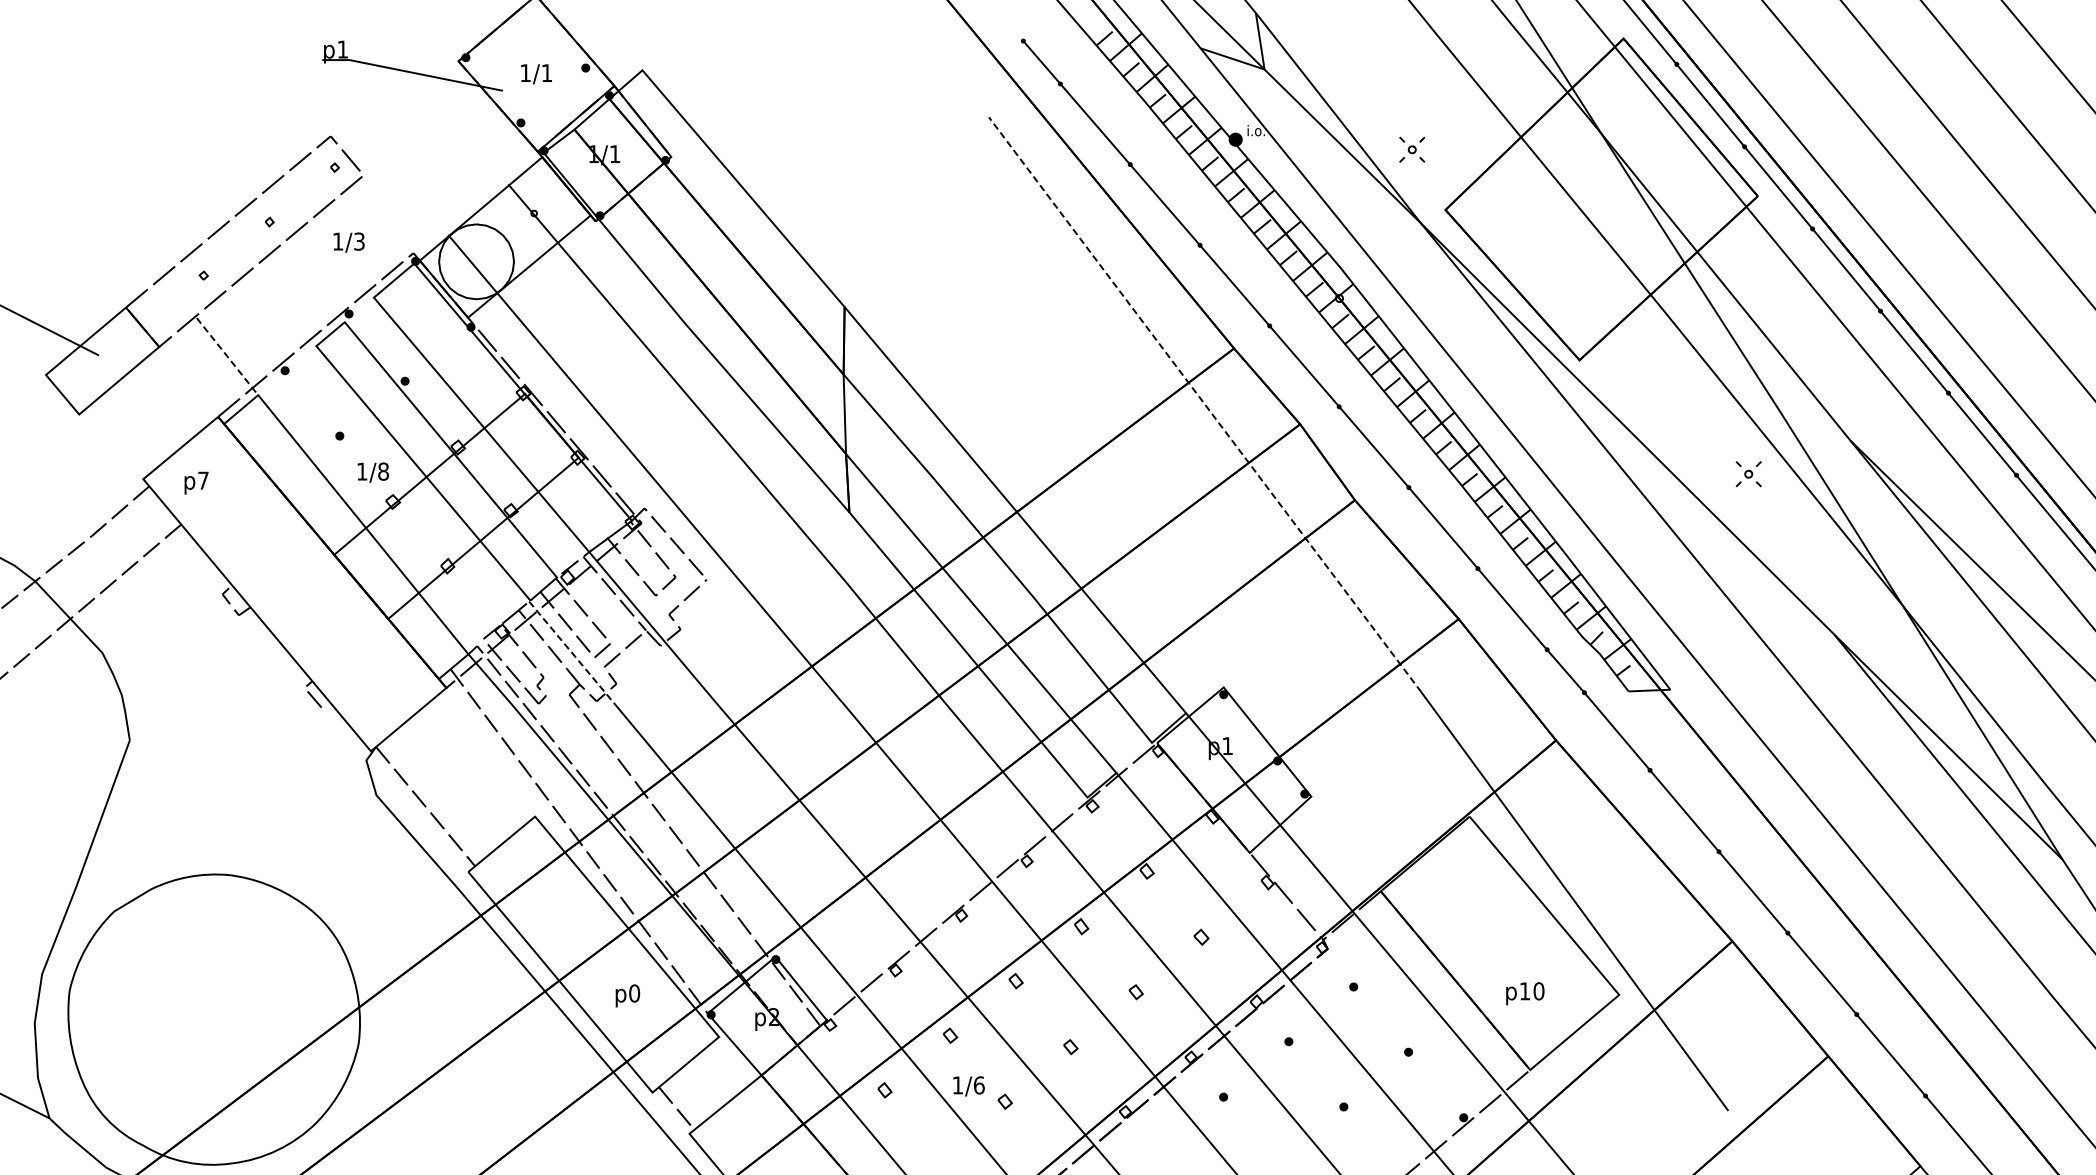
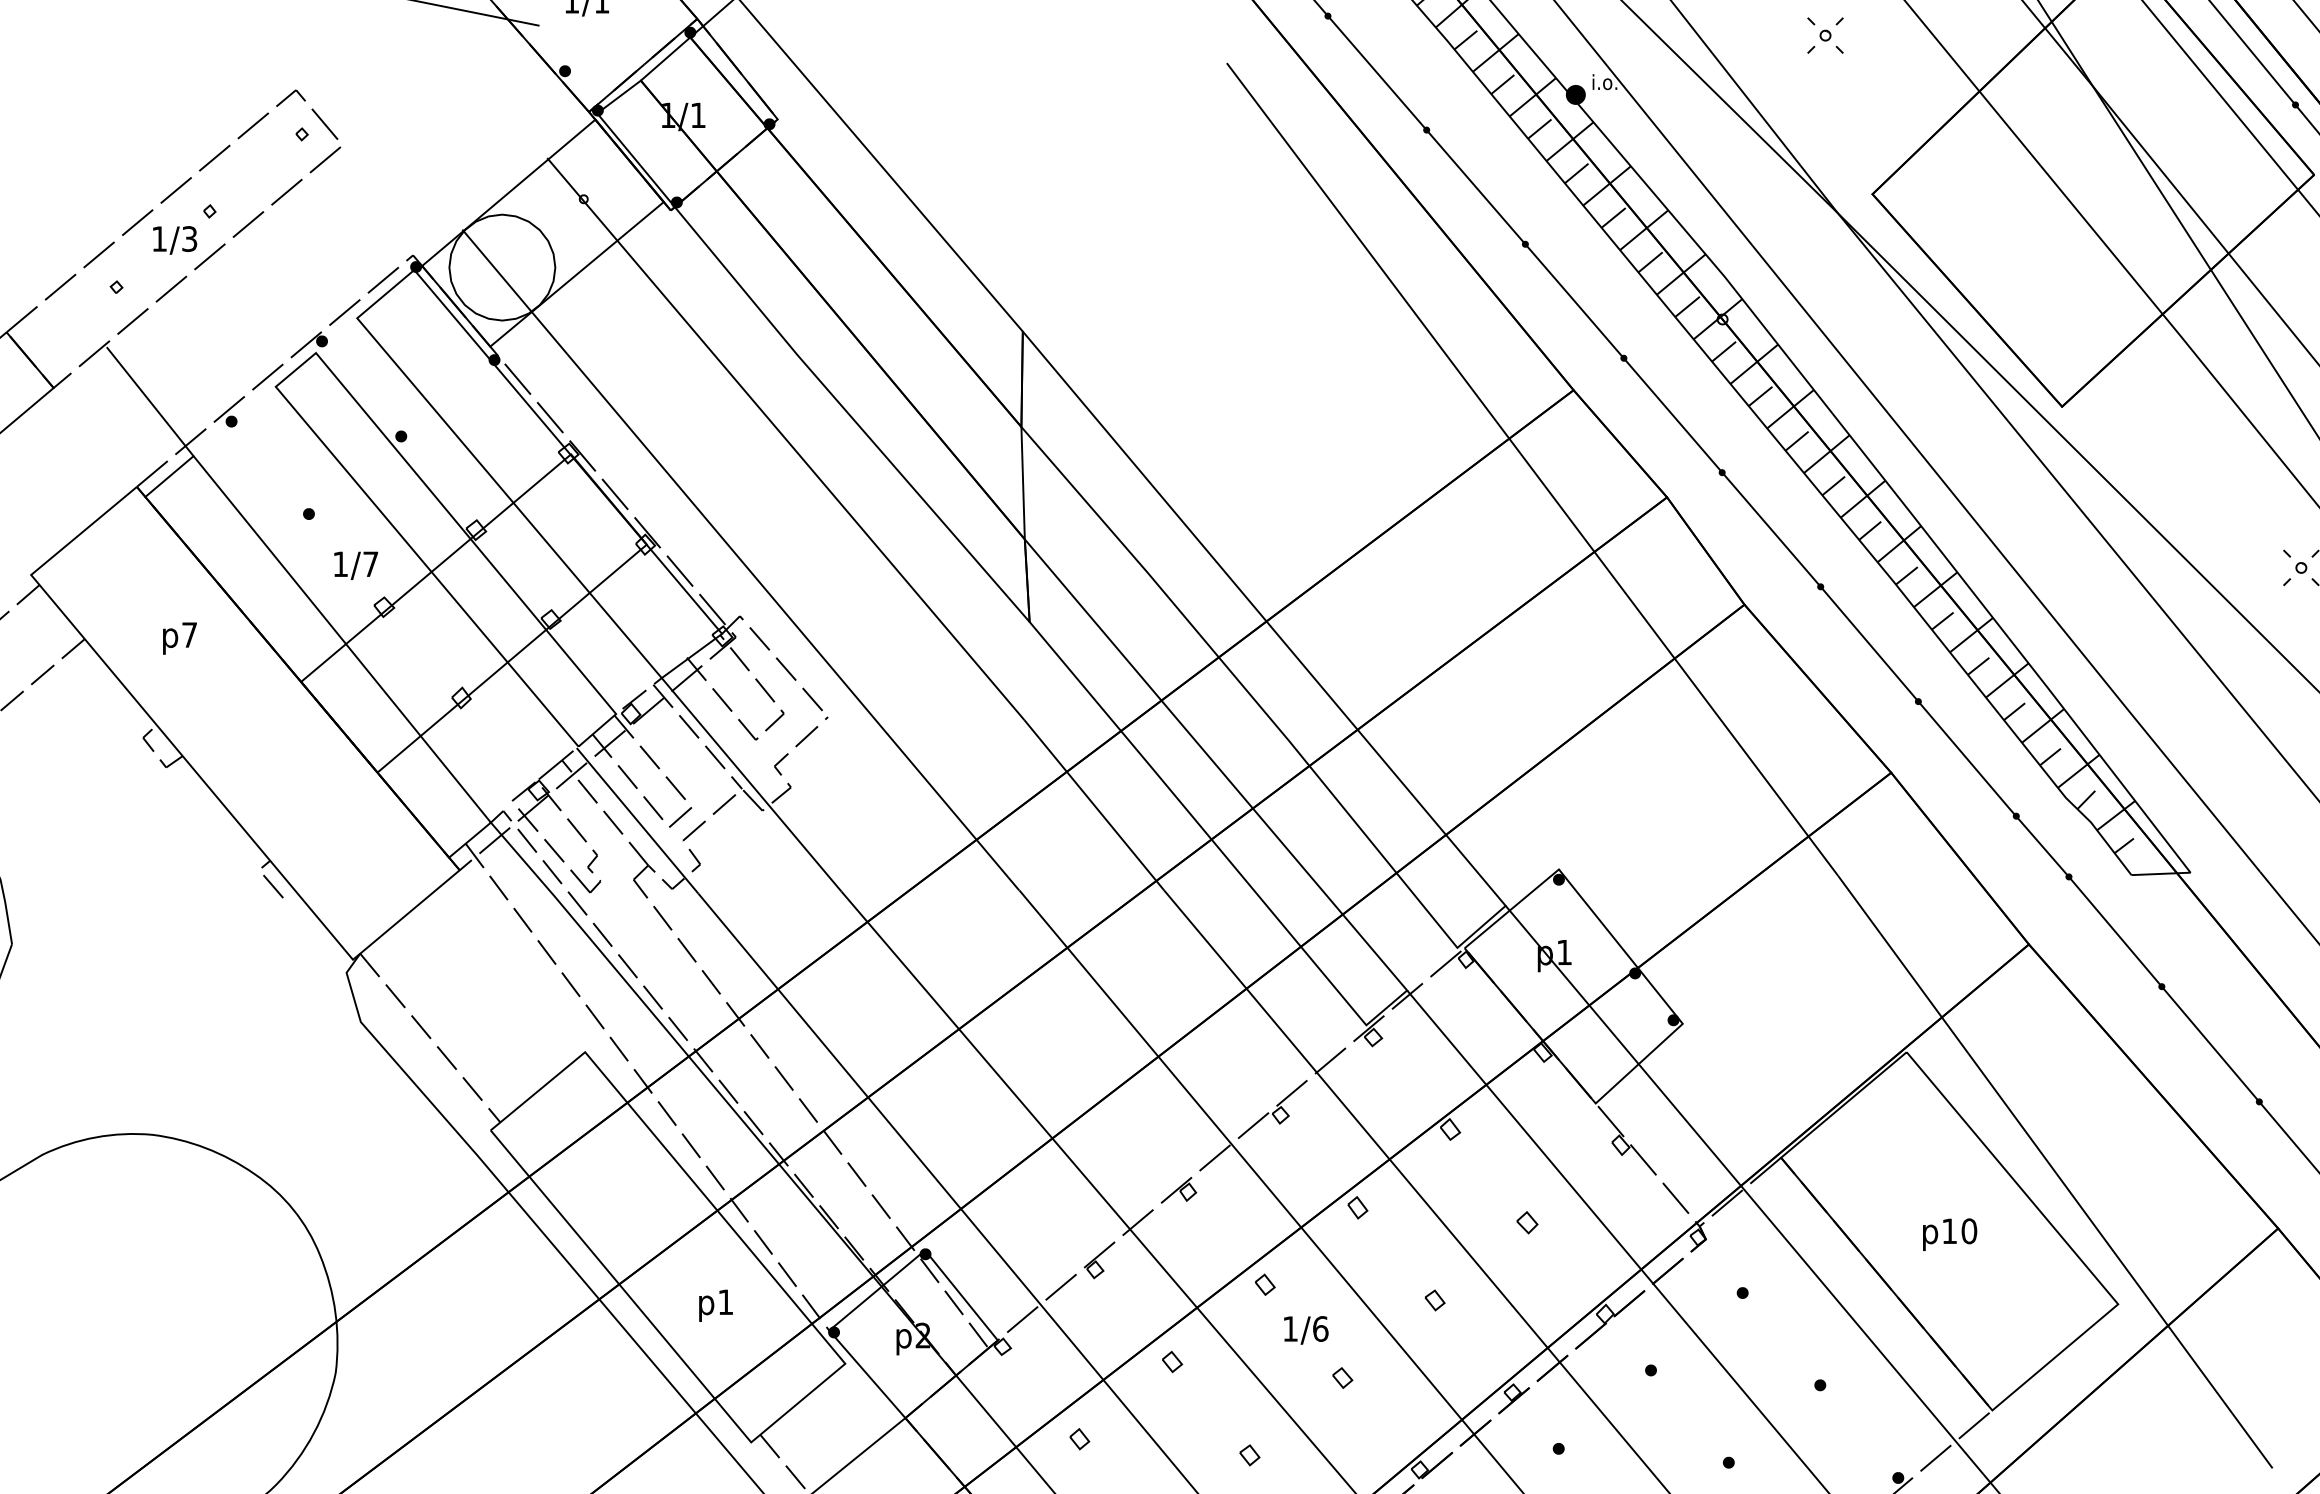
part: (1412, 149) -> (1825, 35), moved
text: (348, 242) -> (174, 240), moved
line: (227, 357) -> (150, 402), dashed -> solid
line: (1205, 404) -> (1533, 469), dashed -> solid
text: (383, 471) -> (370, 564), 1/8 -> 1/7
text: (196, 482) -> (179, 637), moved
line: (572, 653) -> (638, 821), dashed -> solid
text: (634, 993) -> (725, 1302), p0 -> p1
text: (1525, 993) -> (1950, 1234), moved
text: (968, 1086) -> (1305, 1330), moved

